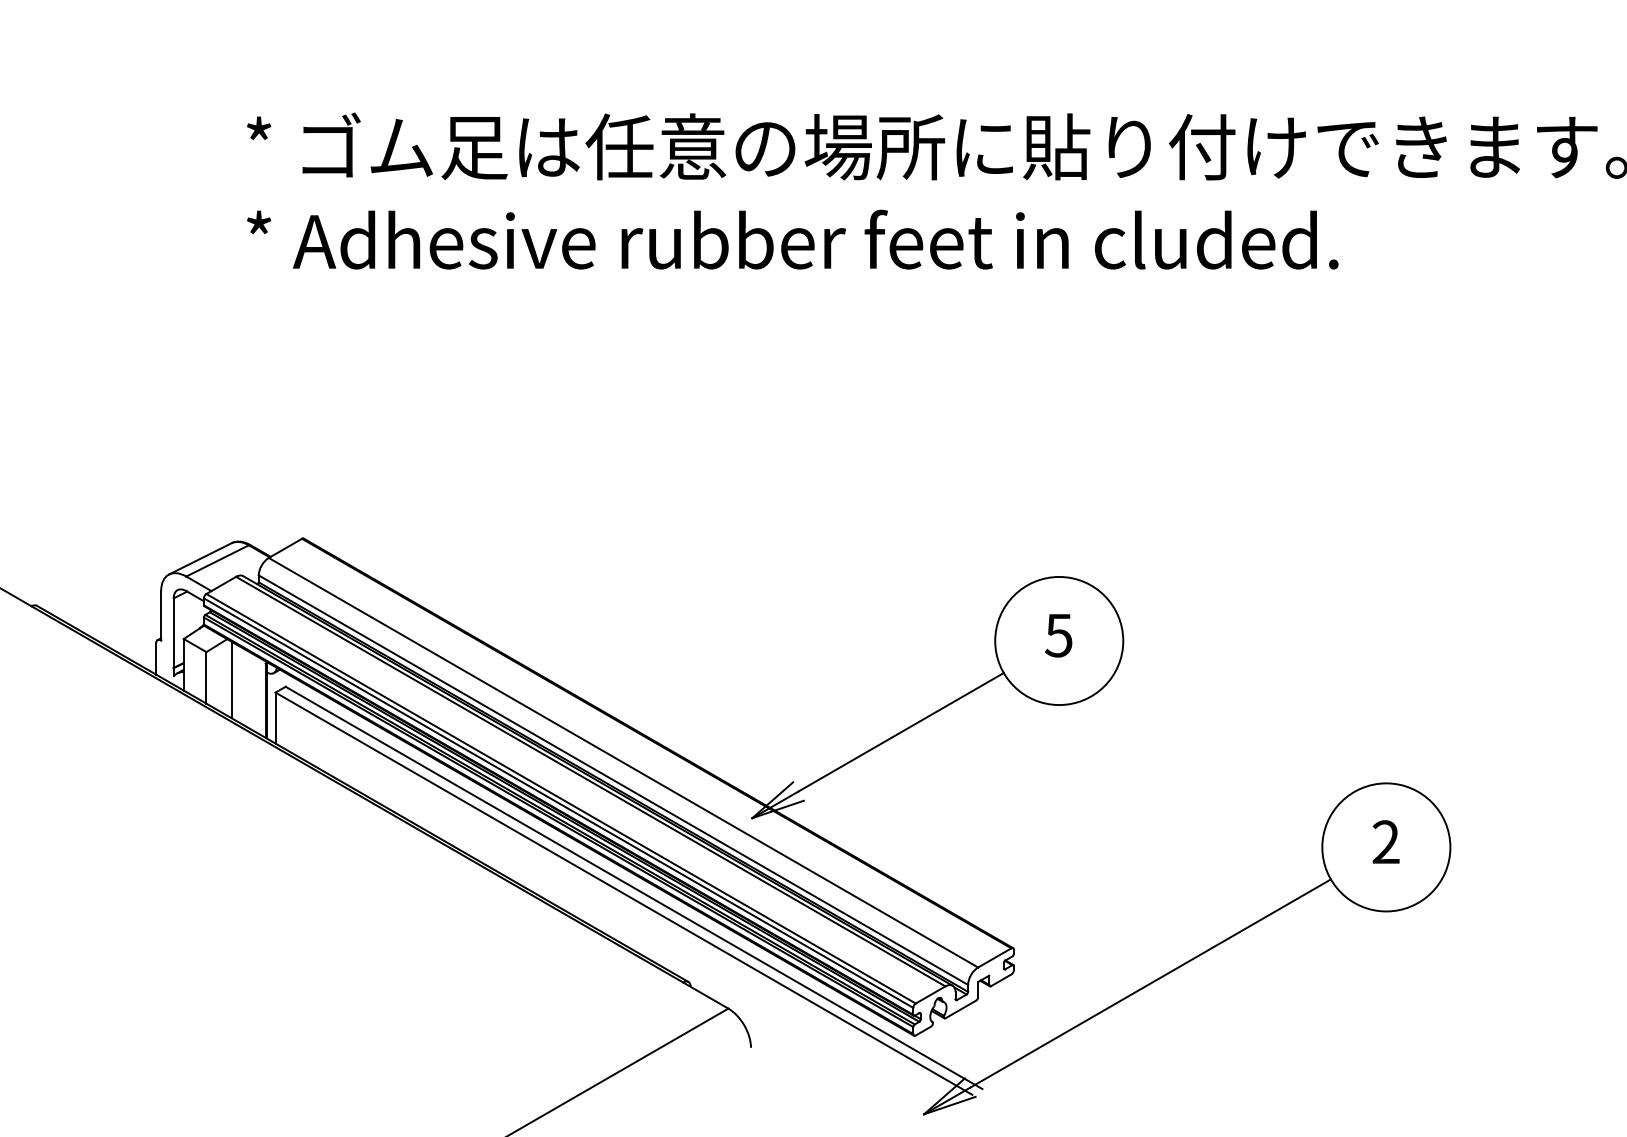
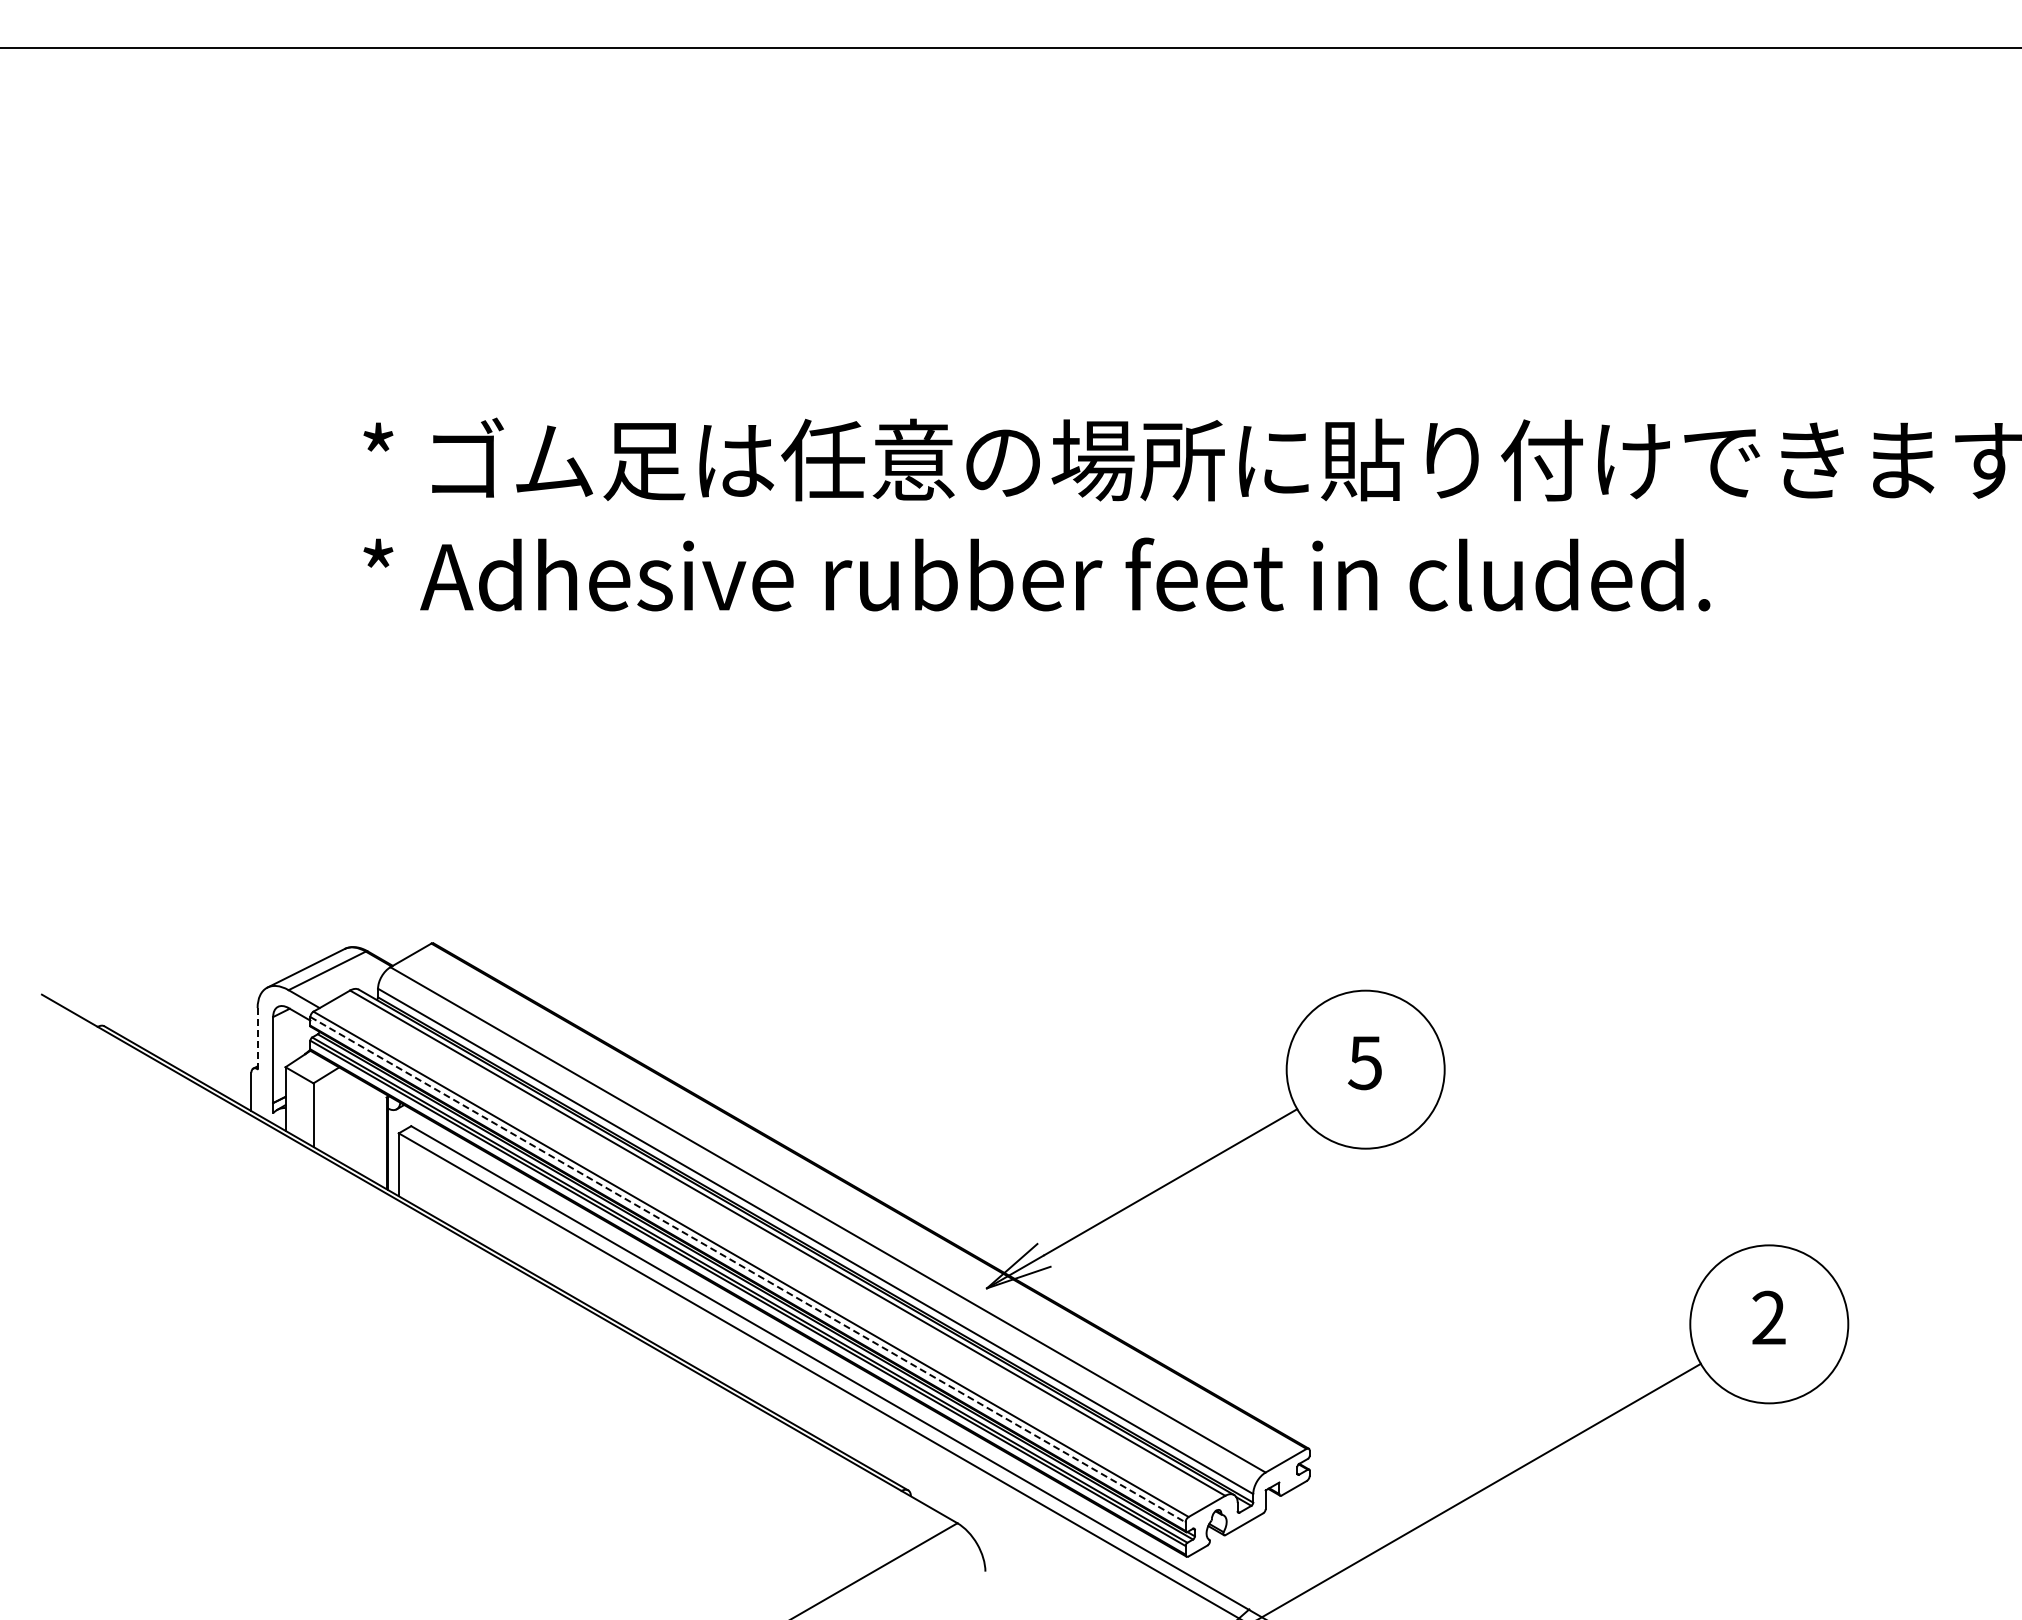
line: (161, 616) -> (257, 1039), solid -> dashed
line: (231, 679) -> (344, 1117), removed
line: (559, 802) -> (748, 1269), solid -> dashed

